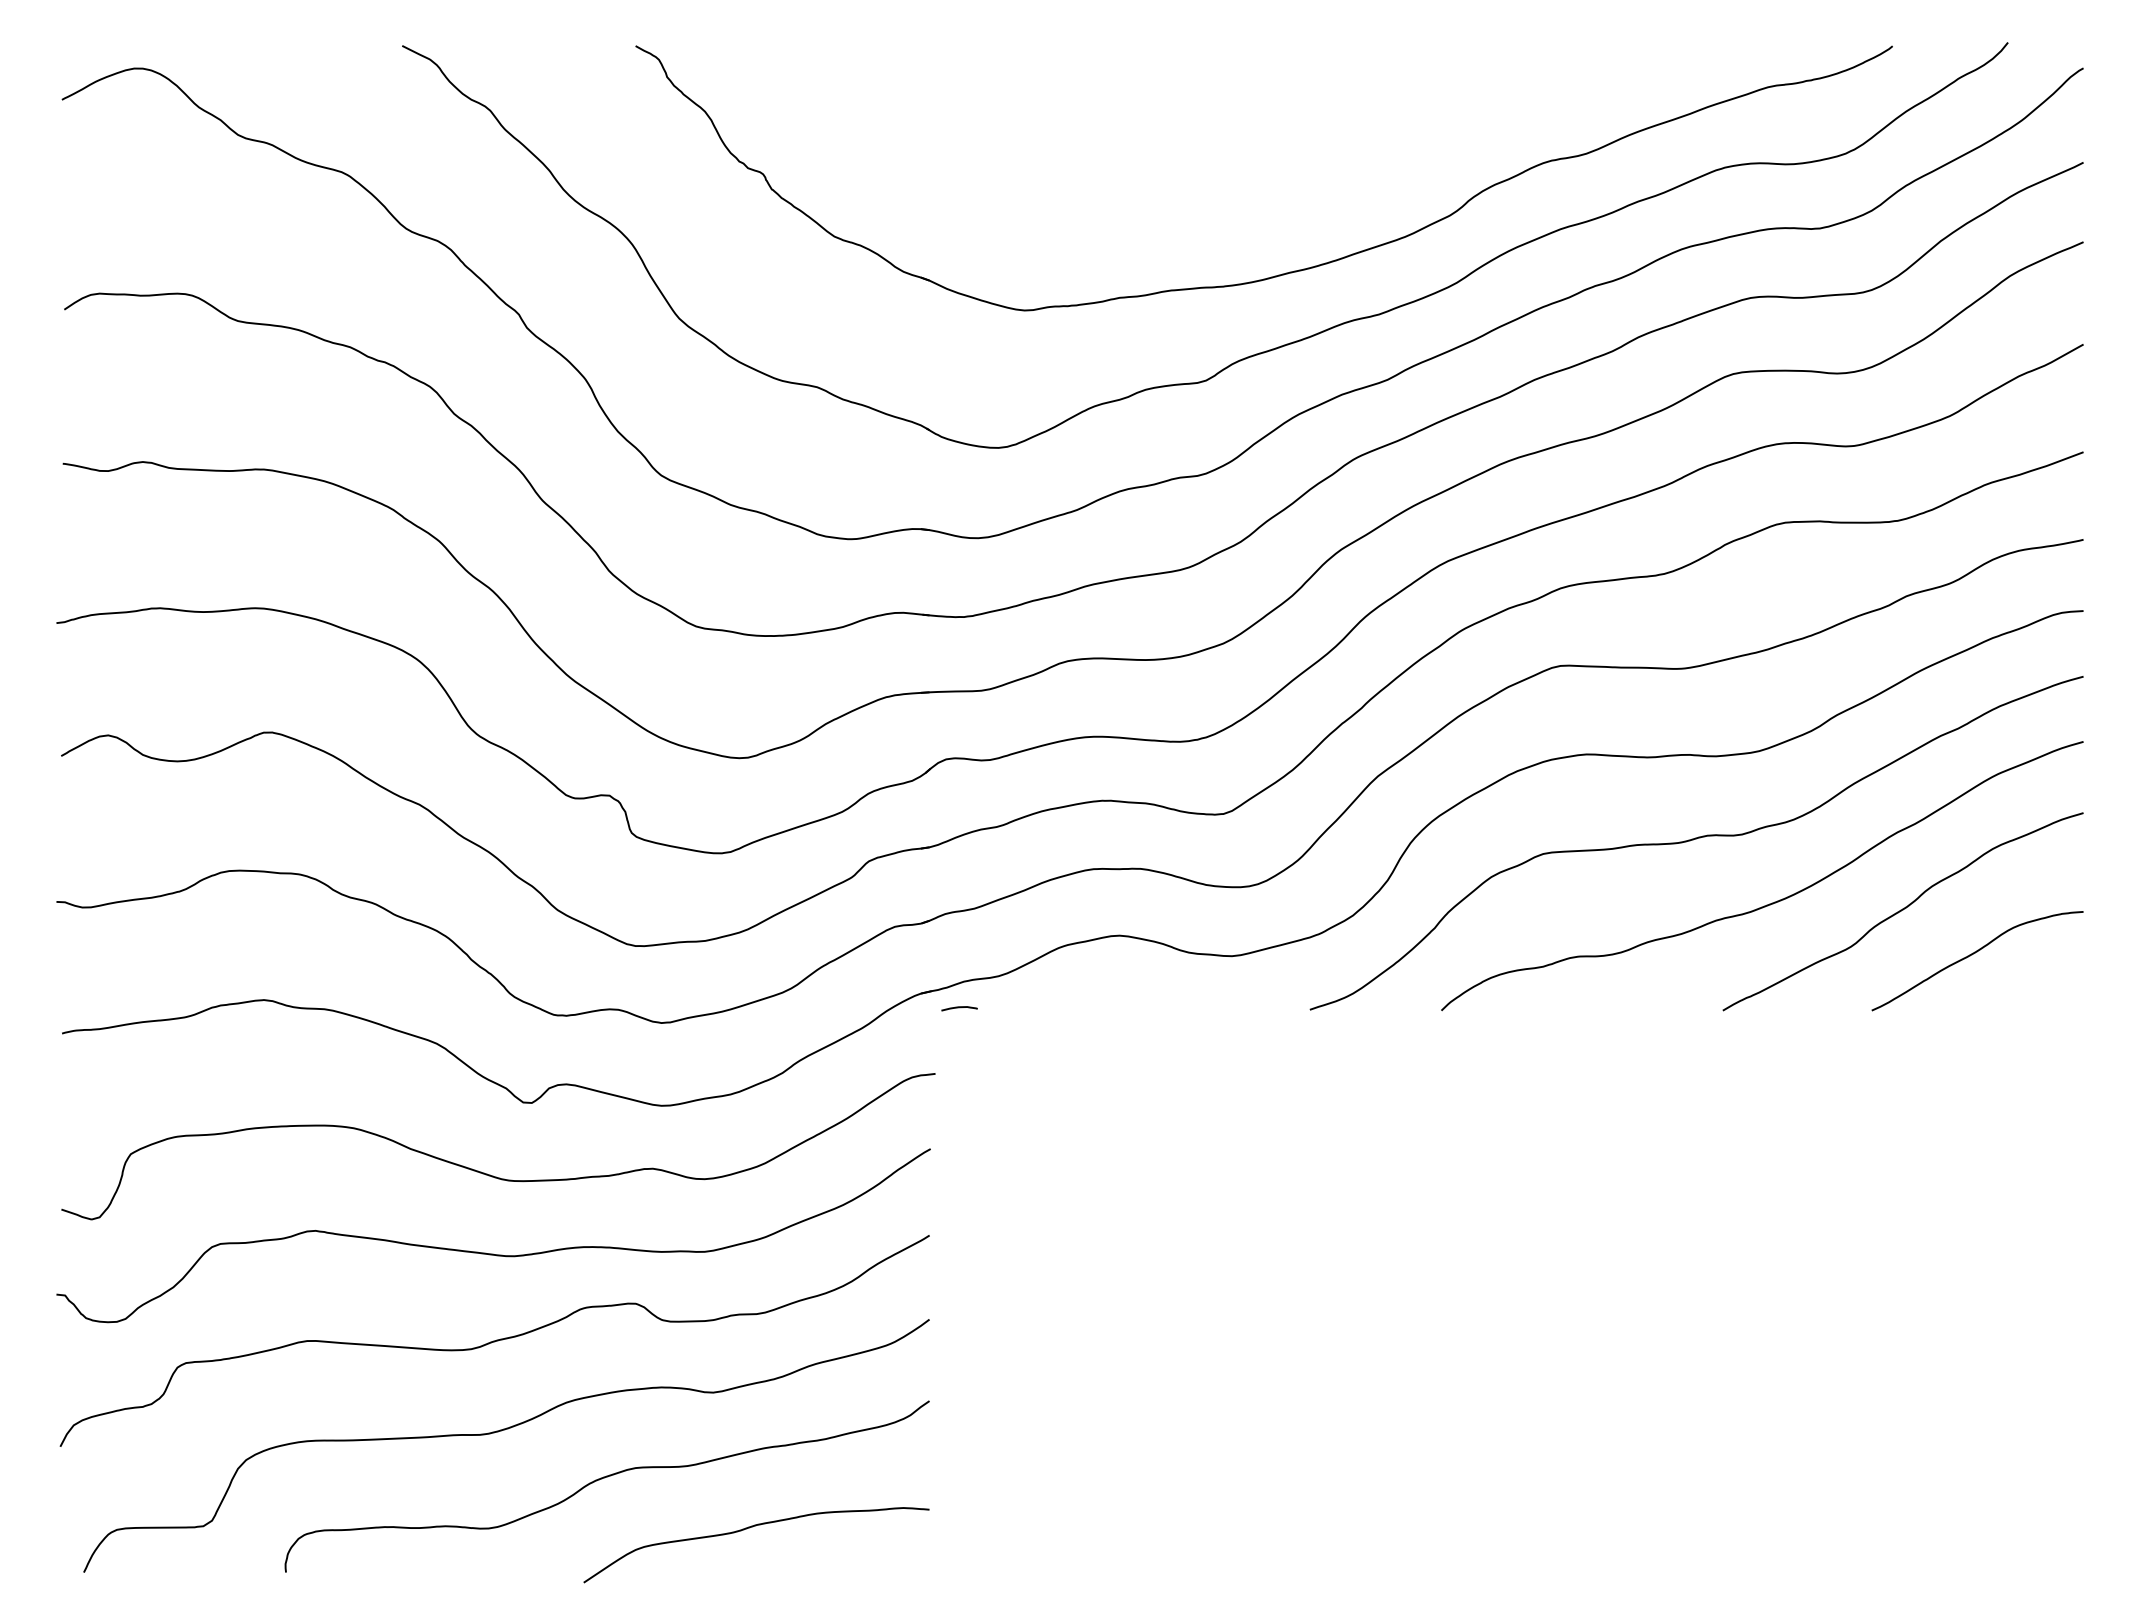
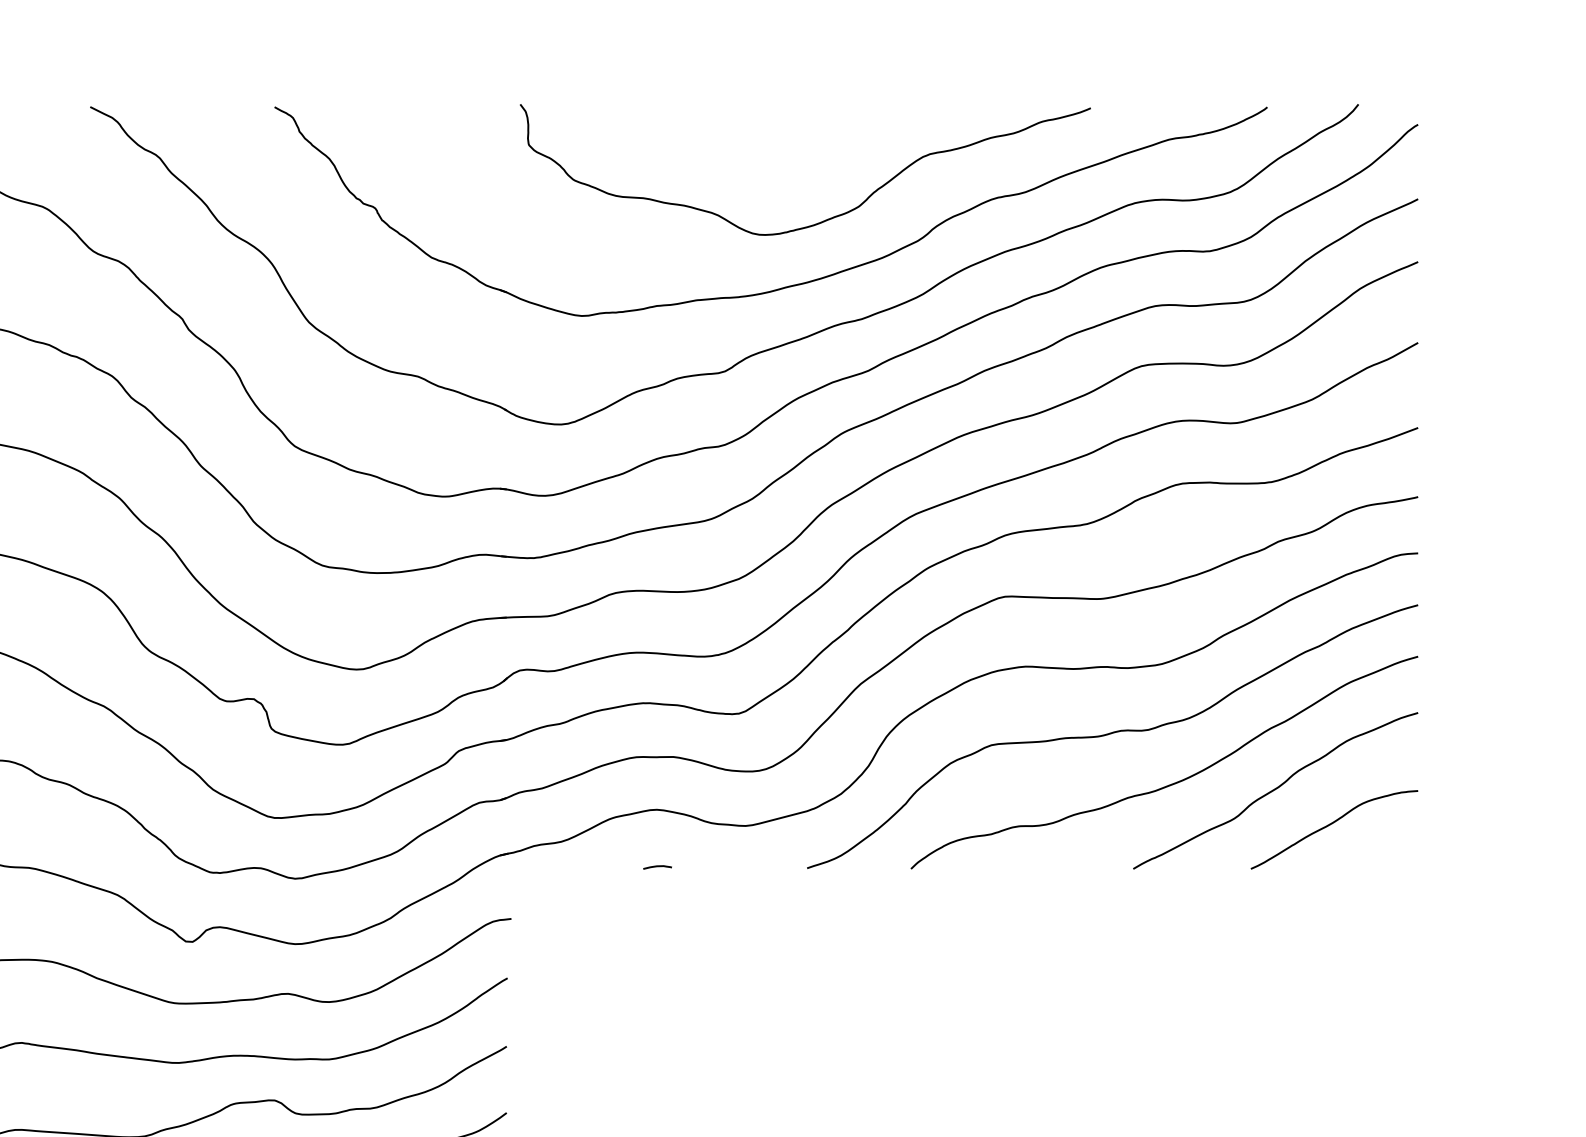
curve: (1333, 188) -> (825, 219), added
curve: (959, 1008) -> (657, 867), moved

